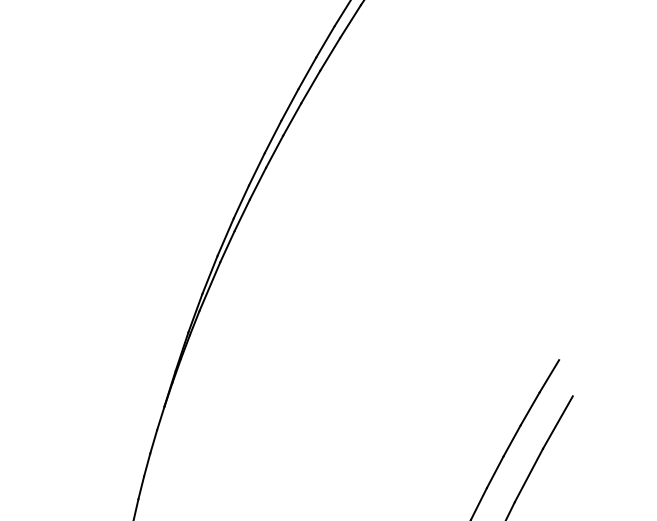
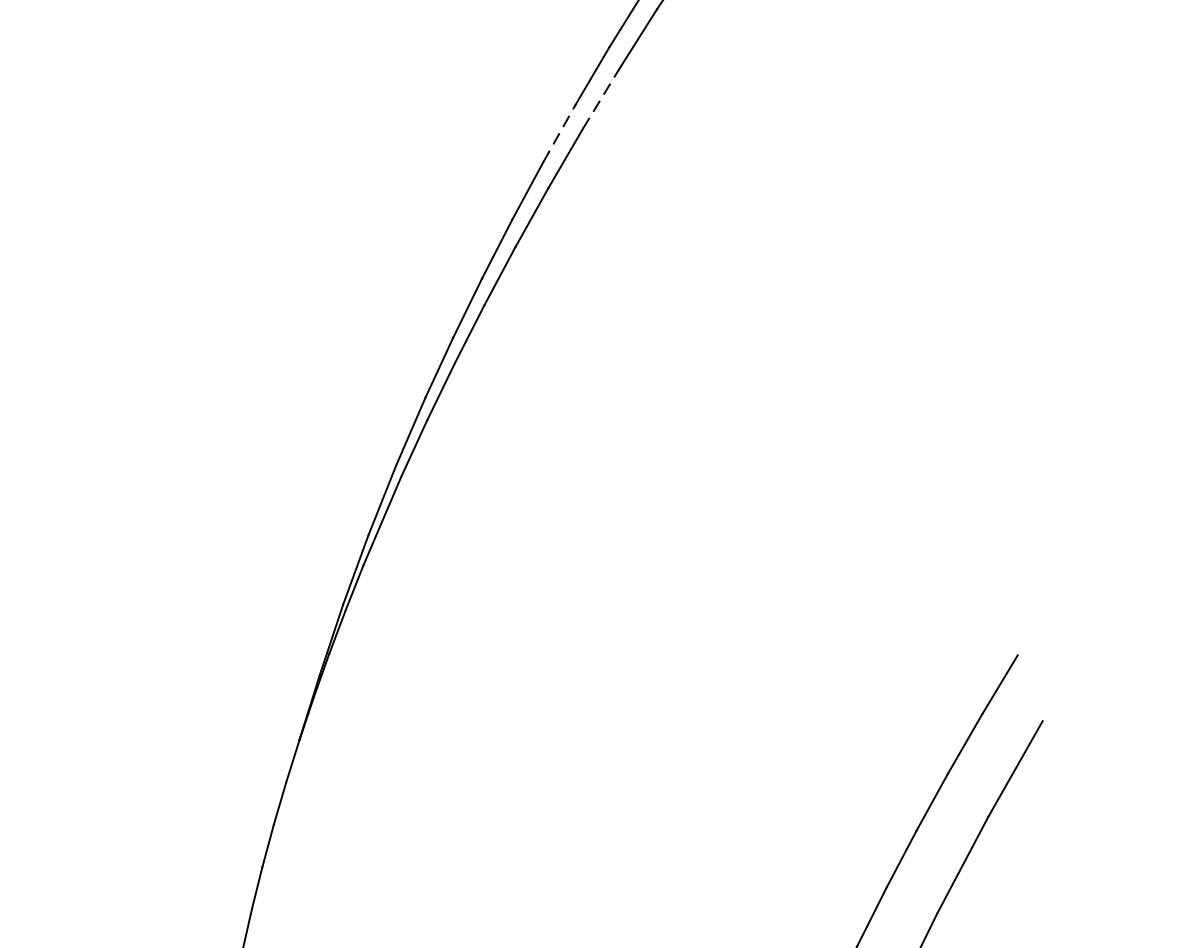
line: (330, 54) -> (601, 99), solid -> dashed
line: (307, 72) -> (559, 131), solid -> dashed

